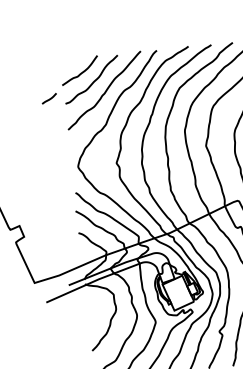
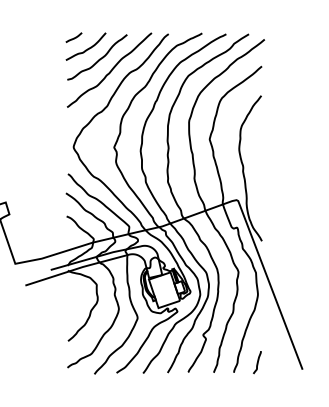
curve: (48, 98) -> (73, 37), moved

